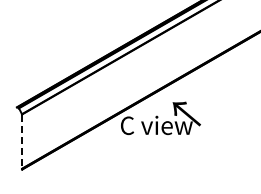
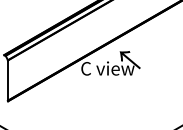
line: (22, 142) -> (8, 81), dashed -> solid

